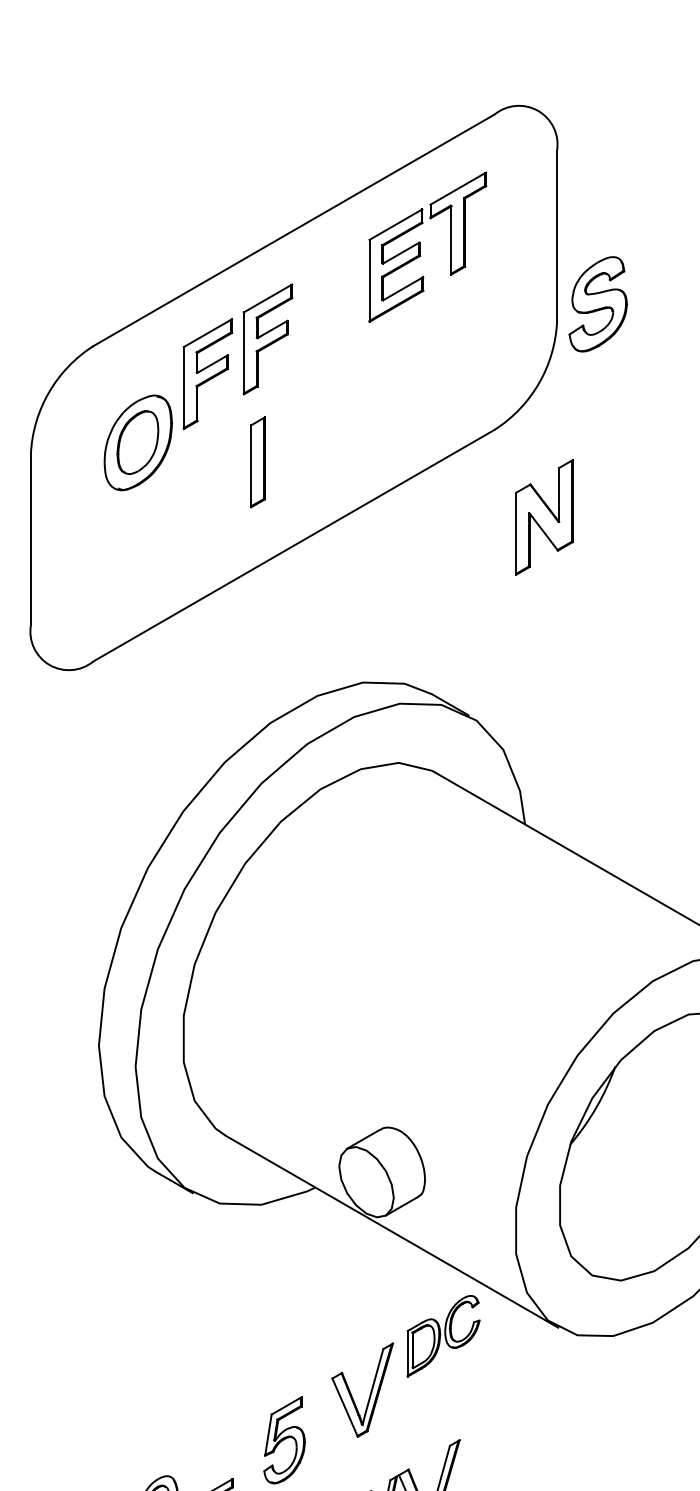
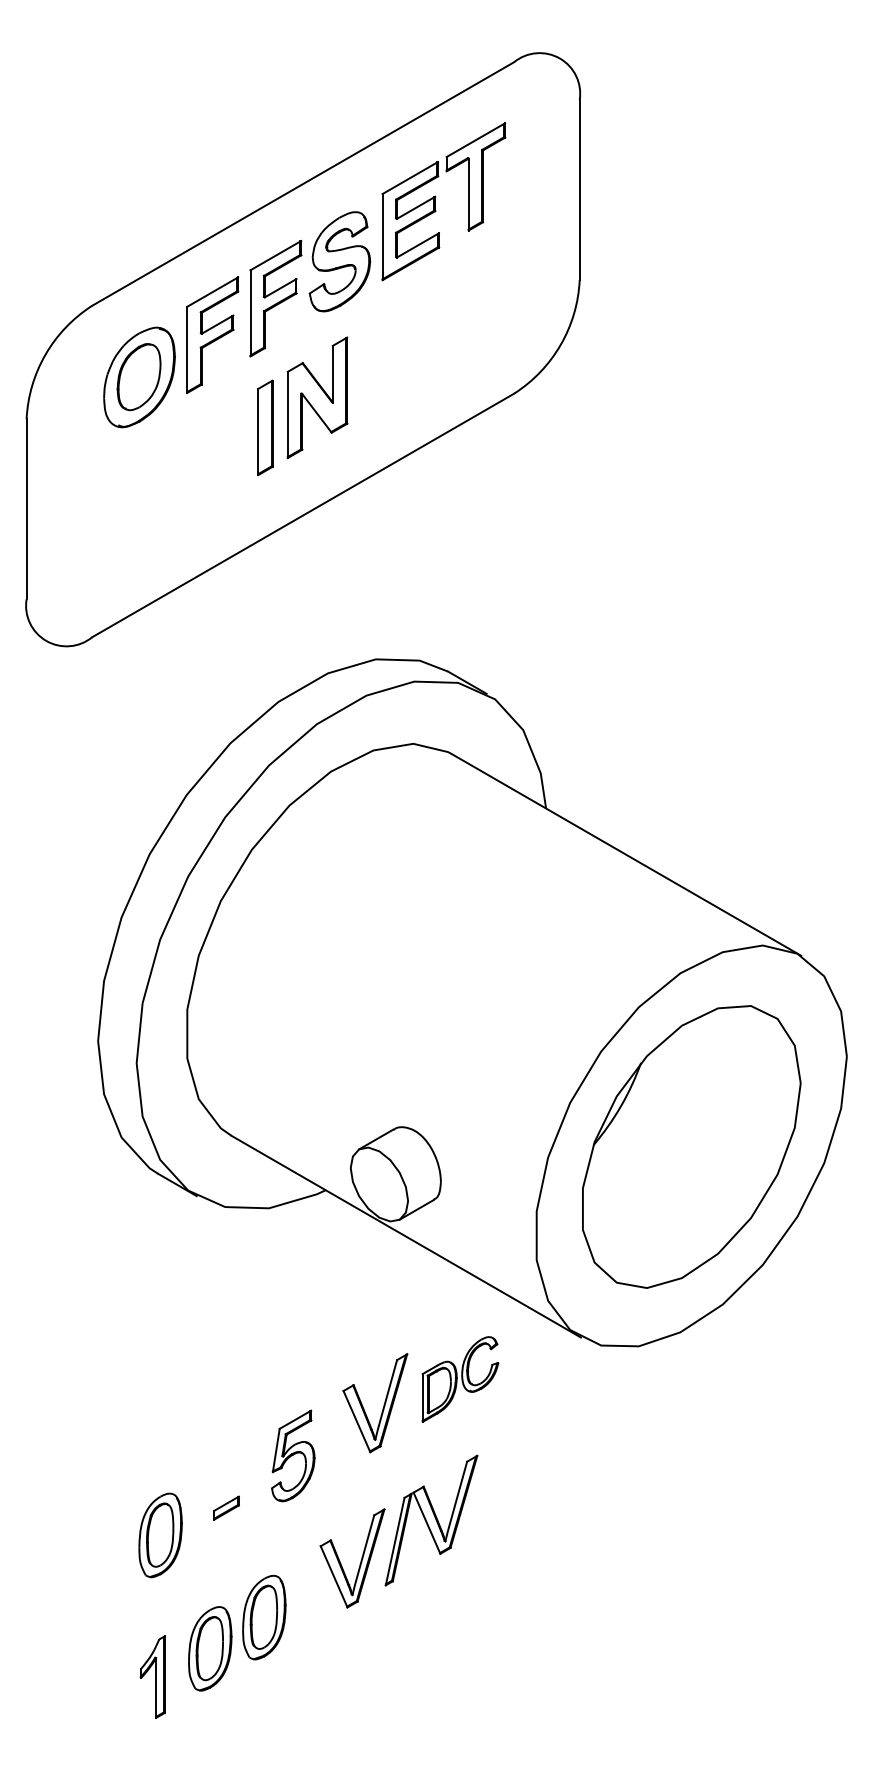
part: (597, 304) -> (339, 261), moved
part: (138, 442) -> (139, 377), moved
part: (544, 517) -> (317, 397), moved
part: (443, 1336) -> (460, 1379), moved

